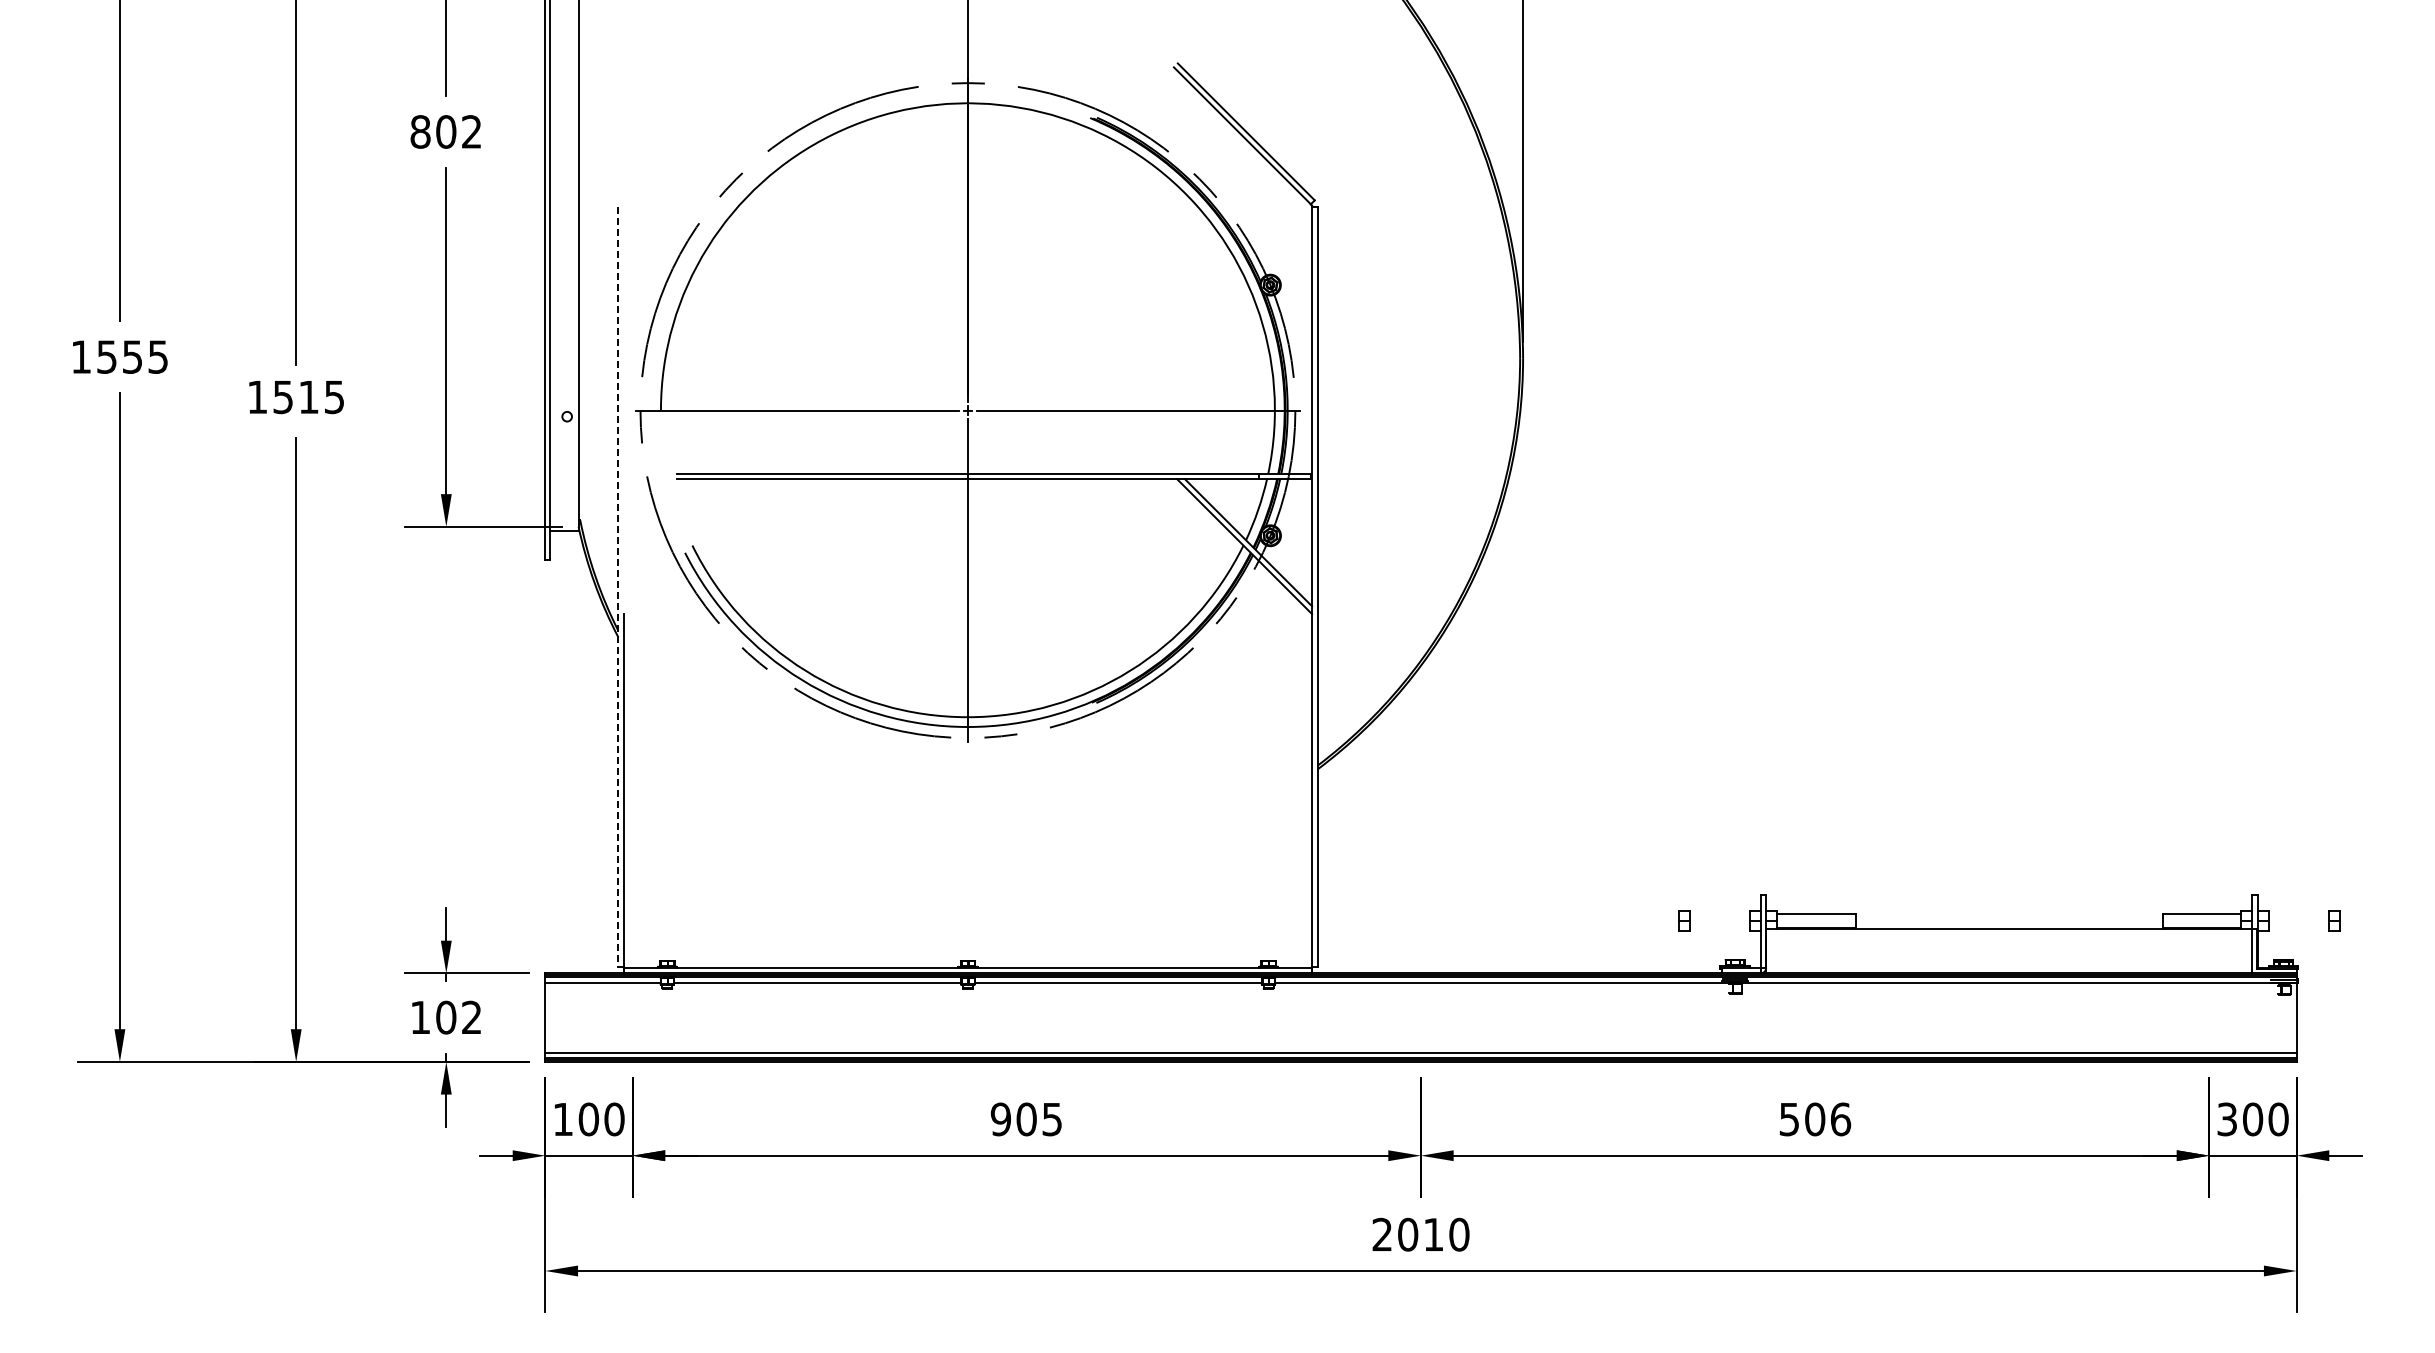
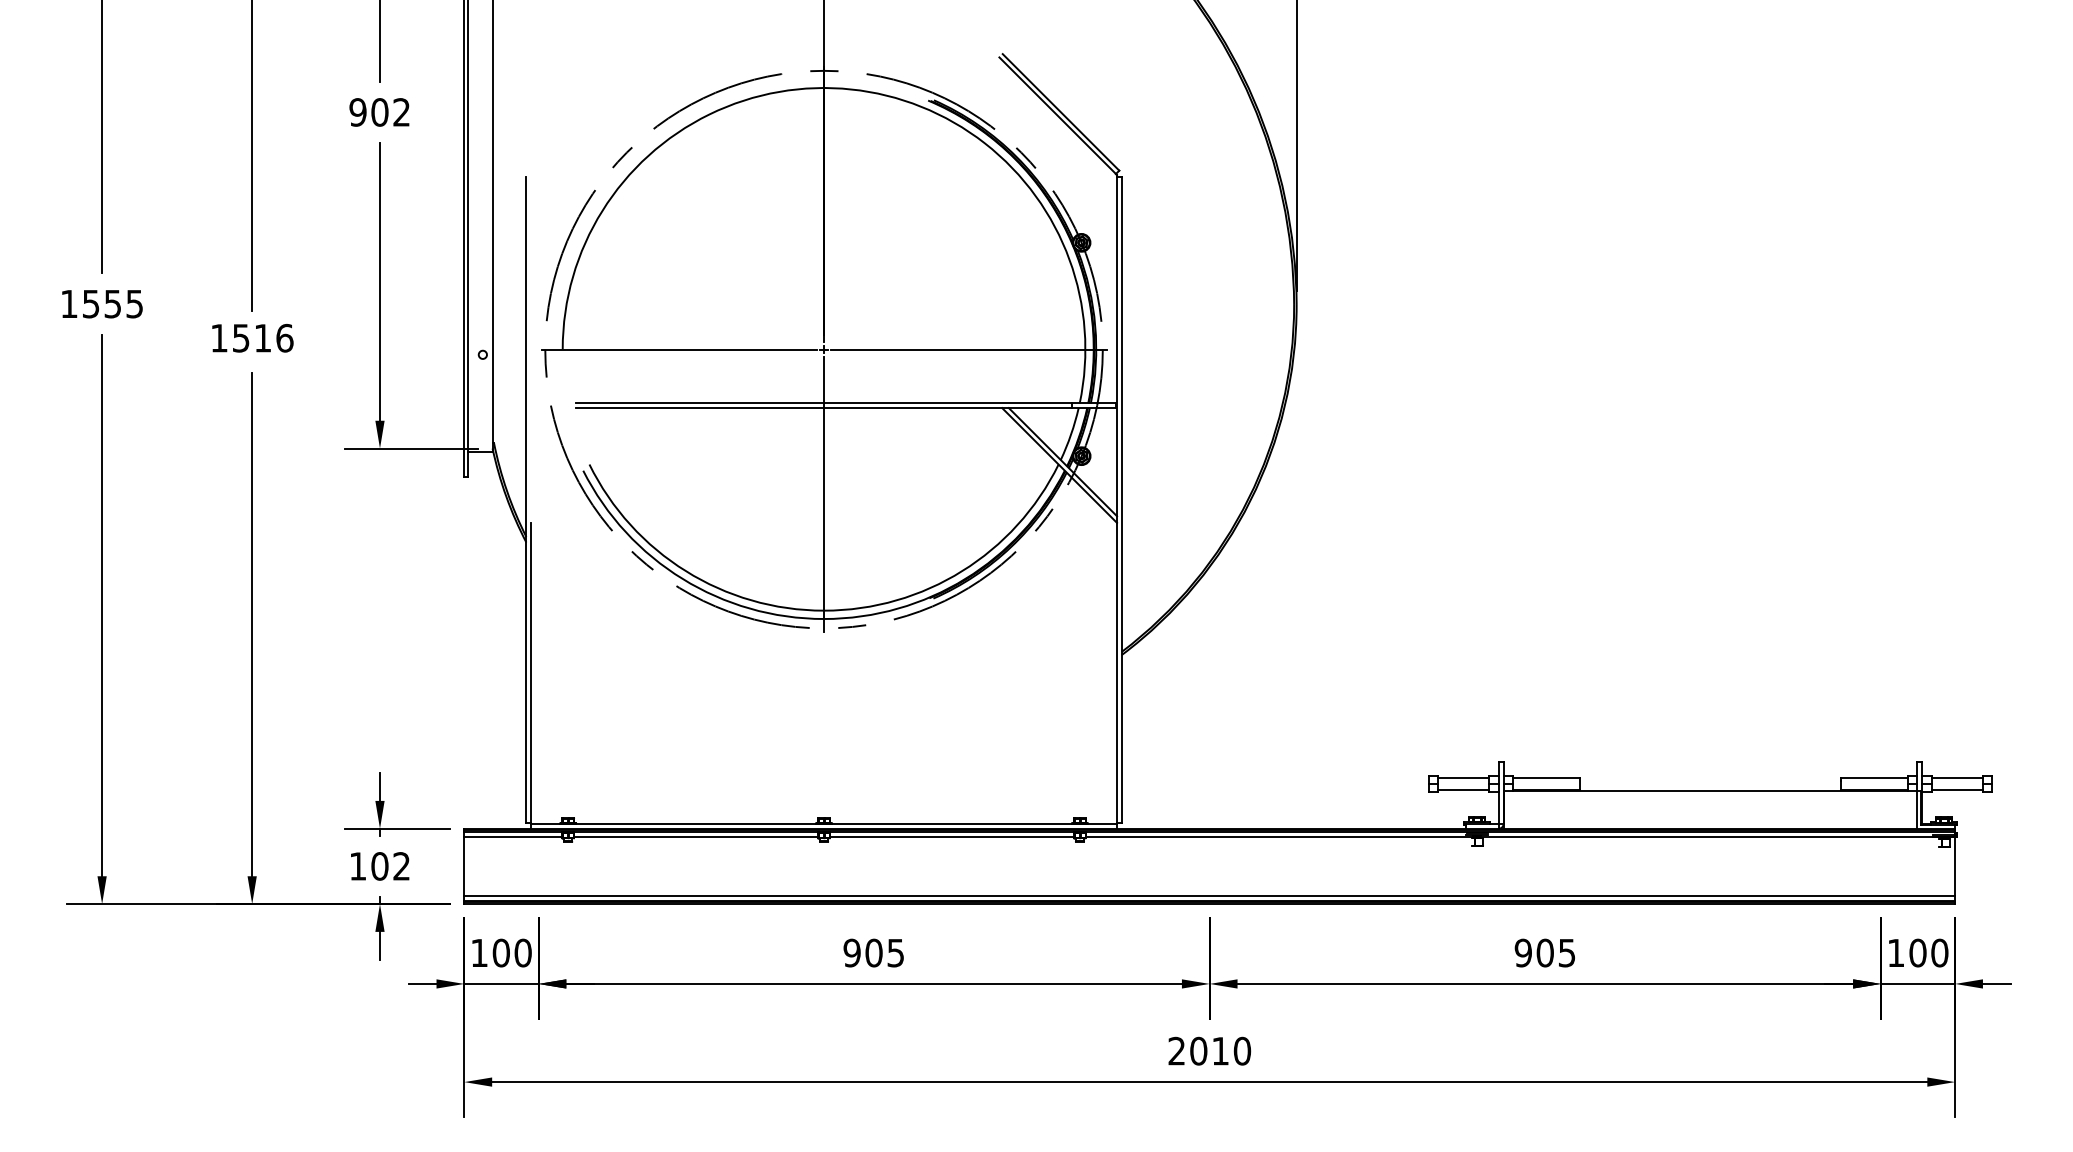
text: (420, 131) -> (358, 112), 802 -> 902
text: (334, 397) -> (284, 338), 1515 -> 1516
line: (618, 587) -> (526, 500), dashed -> solid
line: (1719, 914) -> (1463, 778), added
line: (2298, 914) -> (1956, 778), added
line: (1719, 928) -> (1463, 790), added
line: (2298, 928) -> (1956, 790), added
text: (1815, 1119) -> (1545, 953), 506 -> 905
text: (2226, 1119) -> (1895, 953), 300 -> 100

